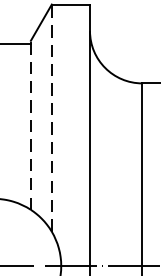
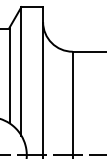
line: (51, 116) -> (21, 70), dashed -> solid
line: (30, 125) -> (9, 75), dashed -> solid

